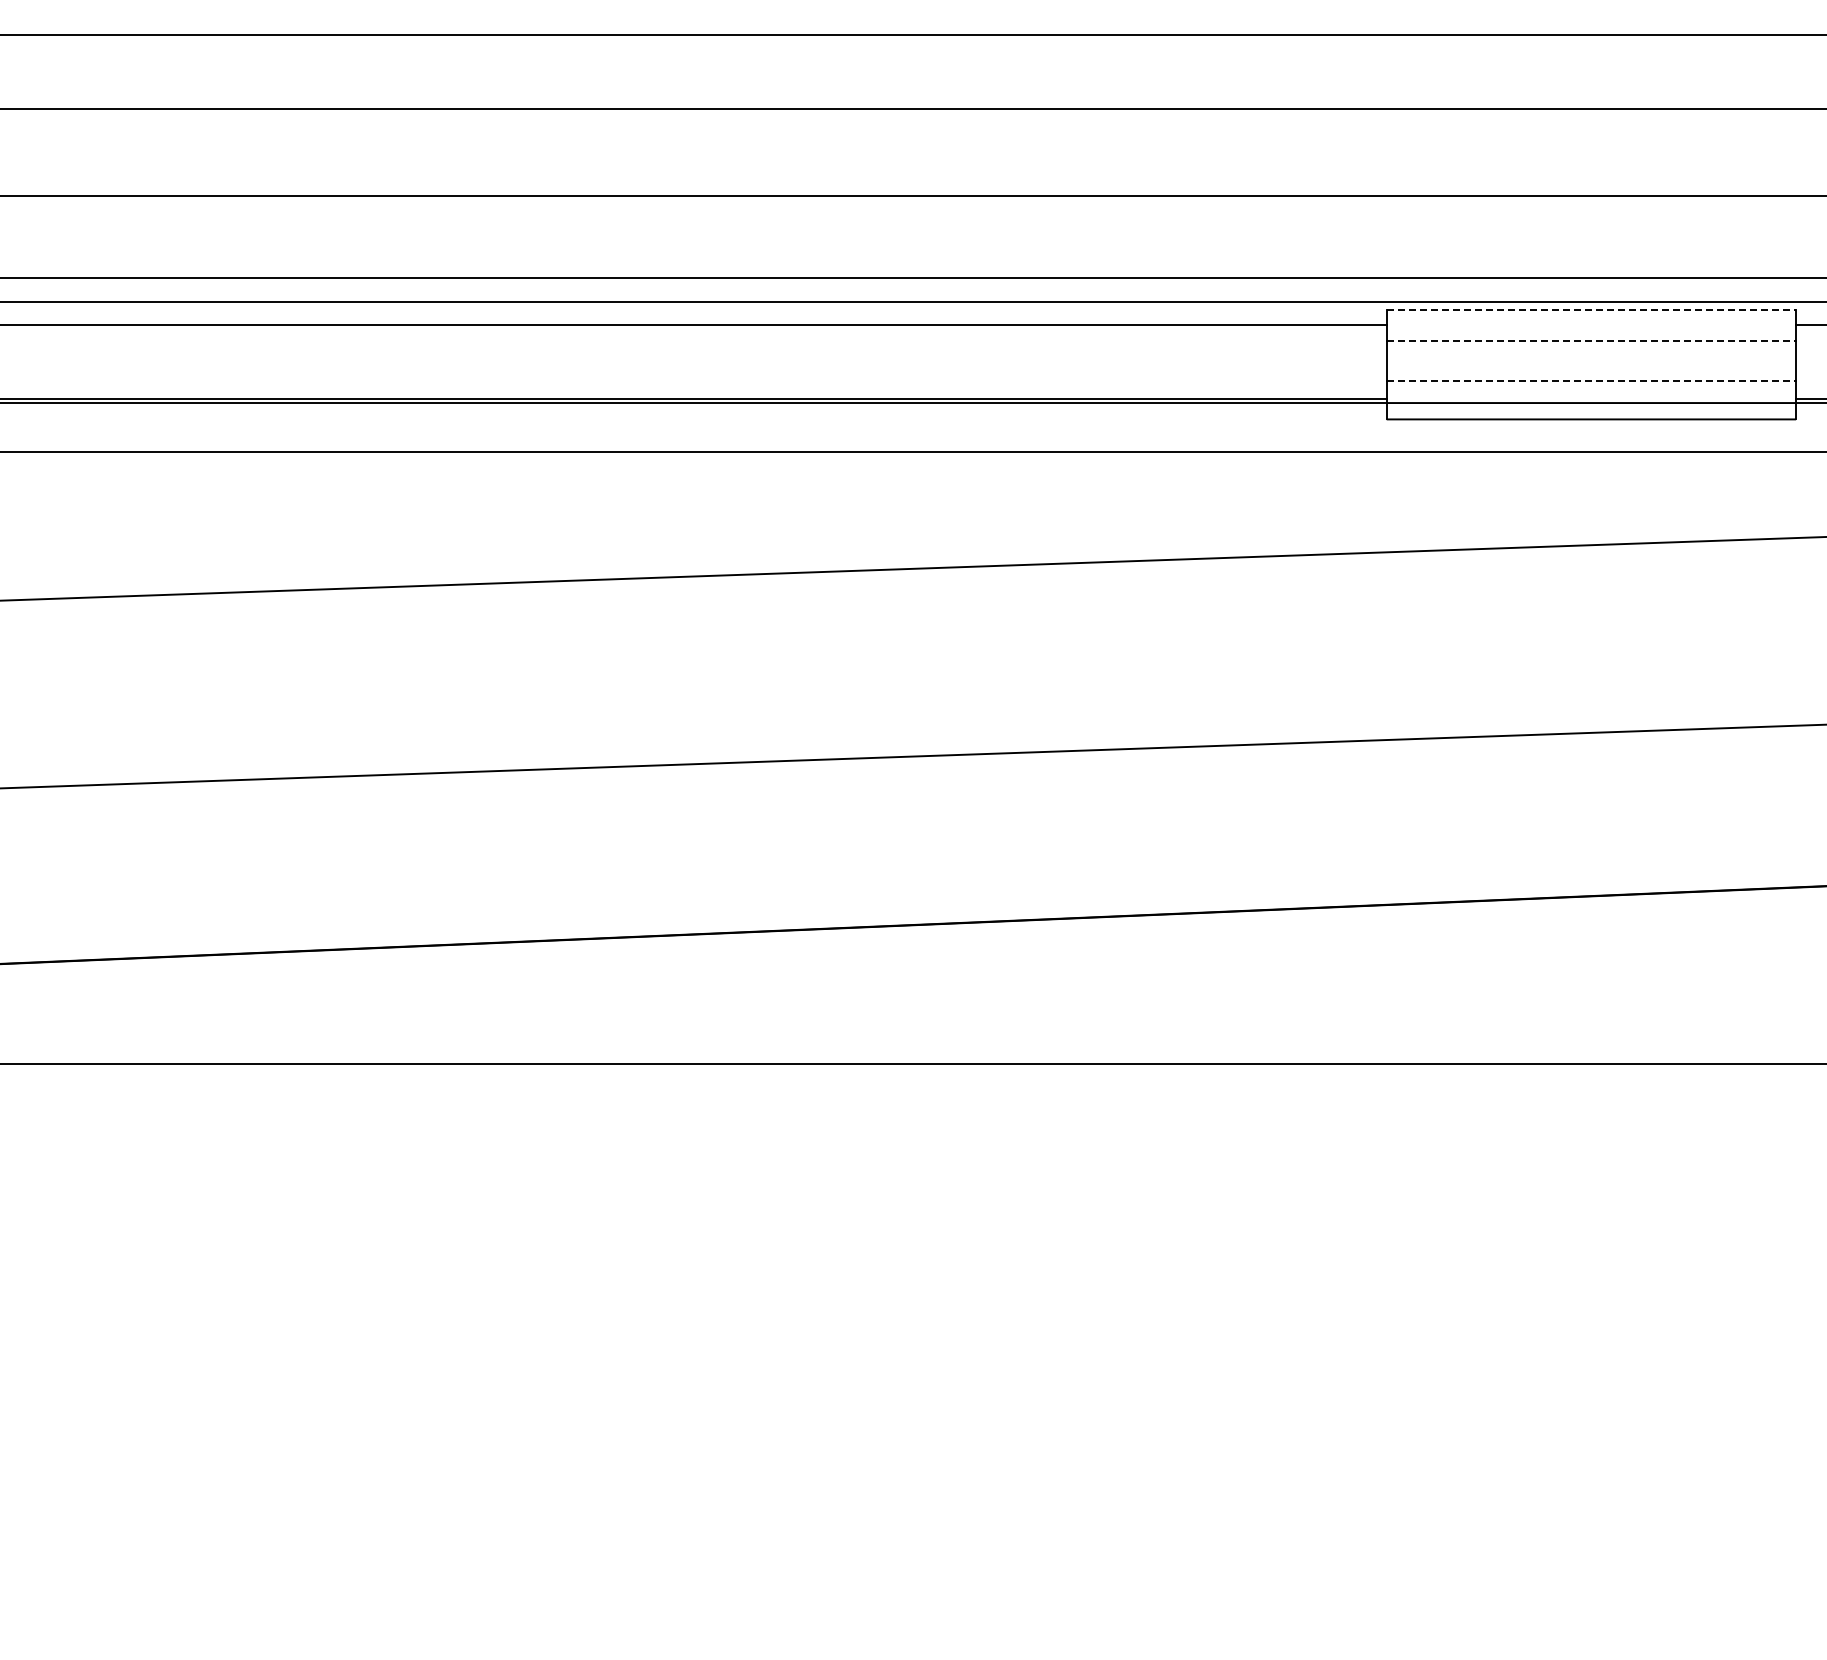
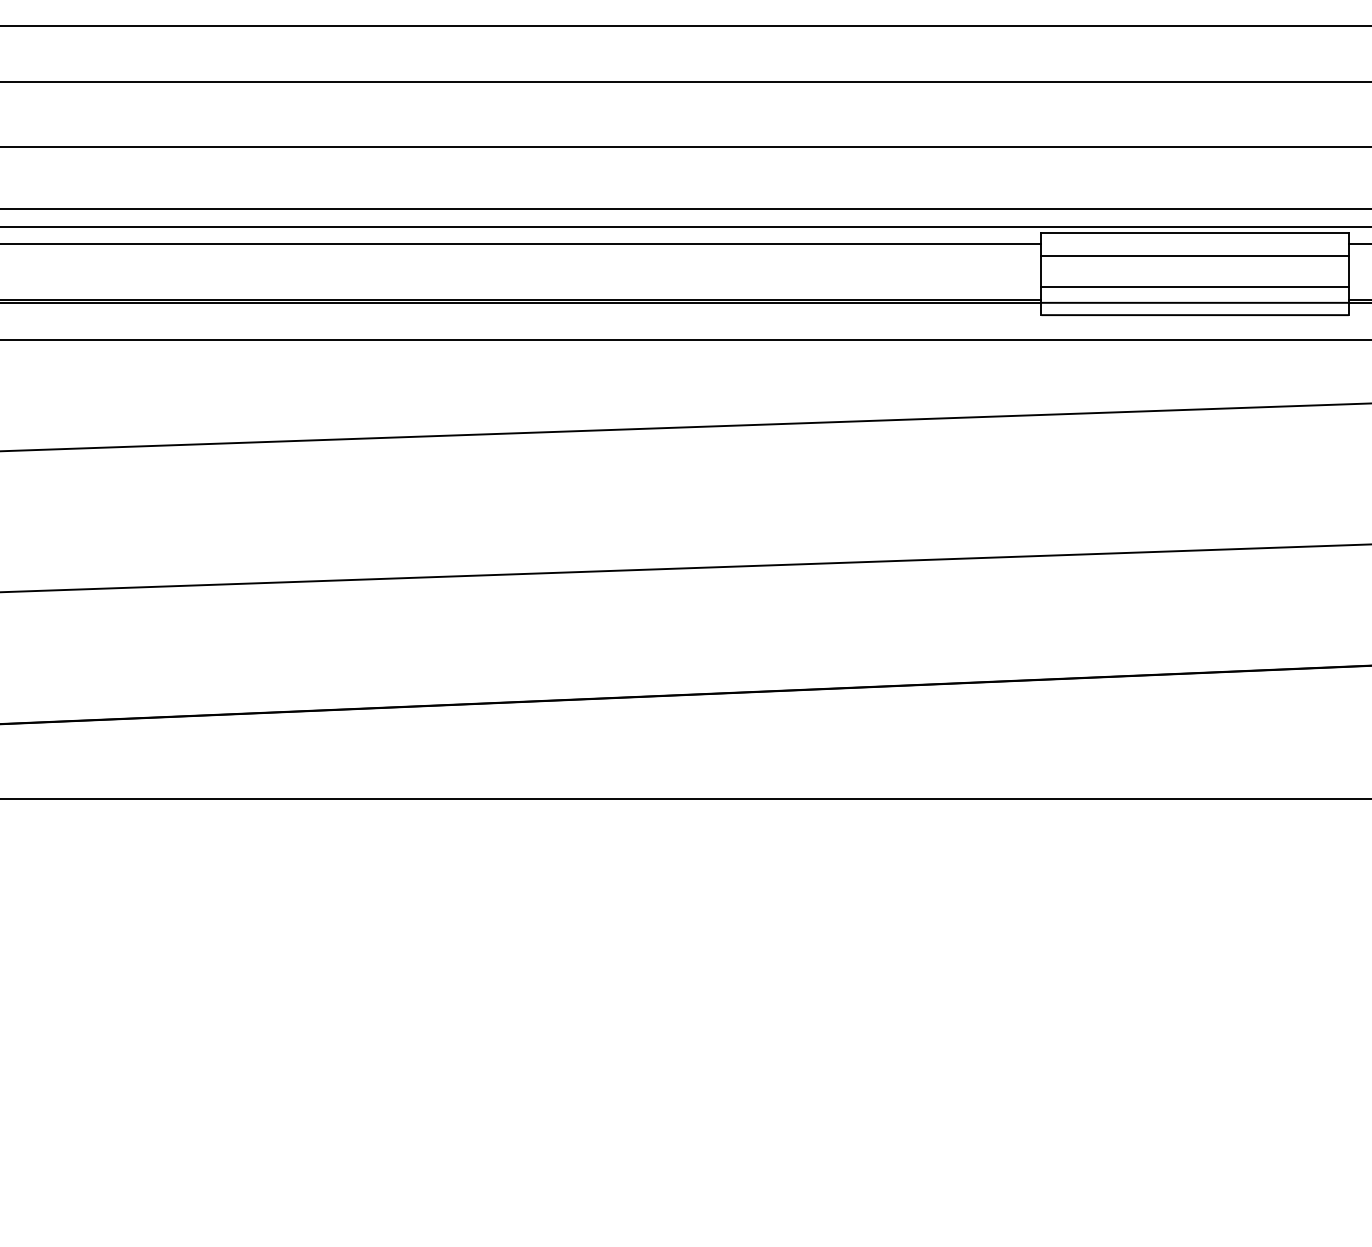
line: (1591, 309) -> (1195, 232), dashed -> solid
line: (1591, 340) -> (1195, 255), dashed -> solid
line: (1591, 381) -> (1195, 286), dashed -> solid

